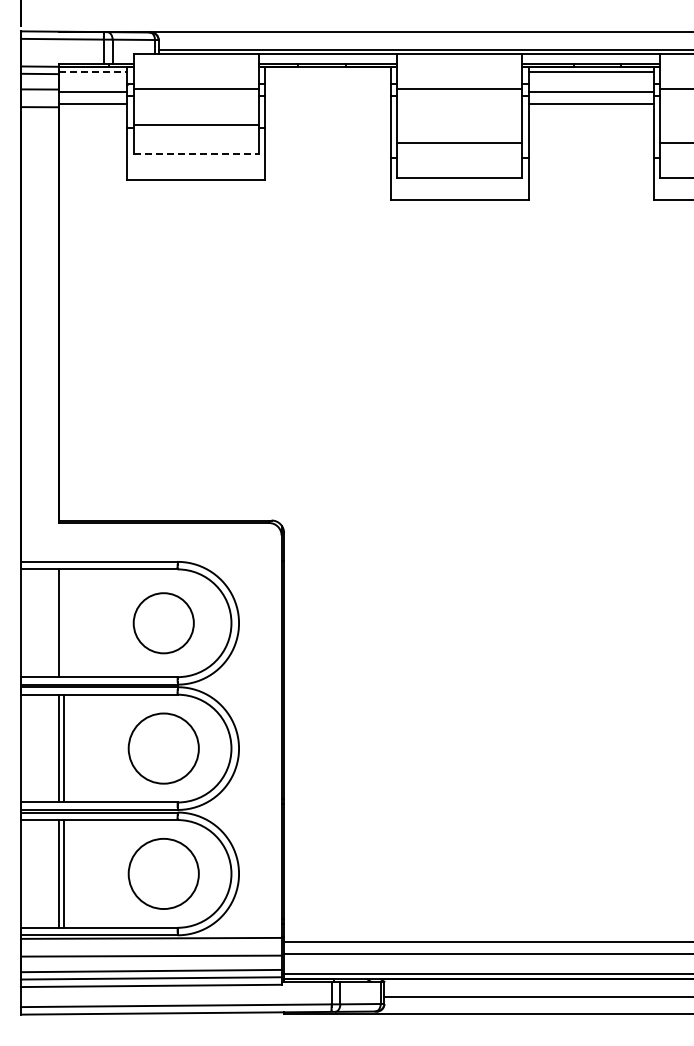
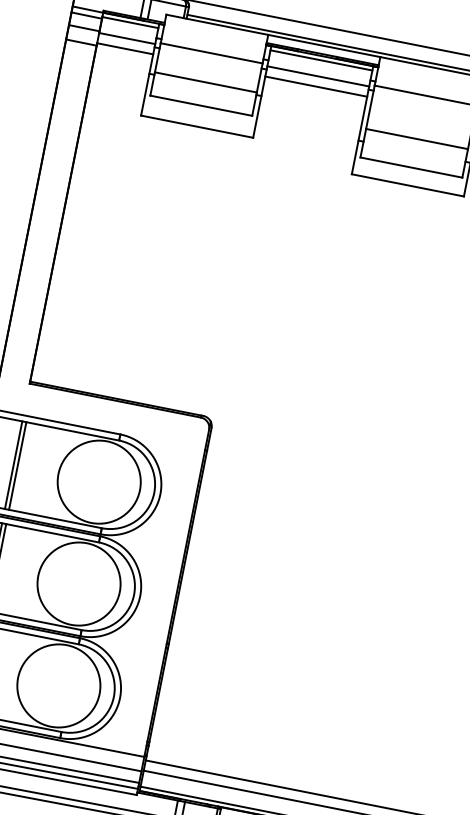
line: (93, 72) -> (130, 23), dashed -> solid
line: (327, 72) -> (320, 60), added
line: (327, 91) -> (317, 76), added
line: (327, 104) -> (315, 86), added
line: (196, 153) -> (201, 105), dashed -> solid
line: (63, 623) -> (17, 466), added
circle: (163, 623) -> (98, 482), size x1.67
circle: (163, 748) -> (78, 583), size x1.43
circle: (163, 873) -> (58, 685), size x1.43

